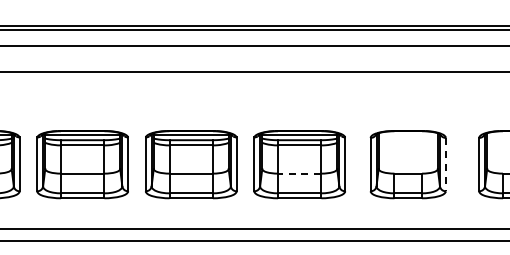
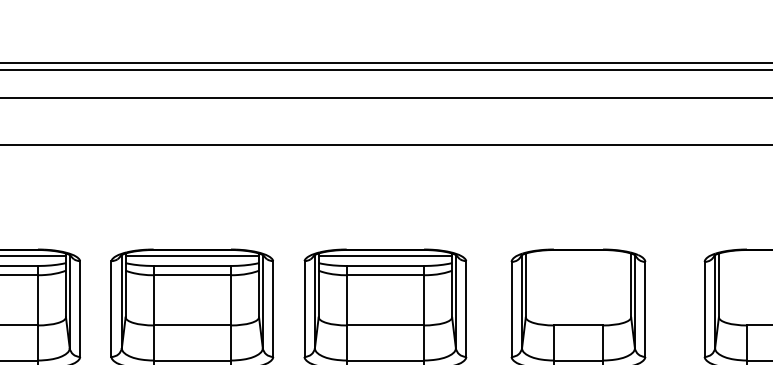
line: (445, 164) -> (644, 309), dashed -> solid
line: (299, 173) -> (384, 325), dashed -> solid

